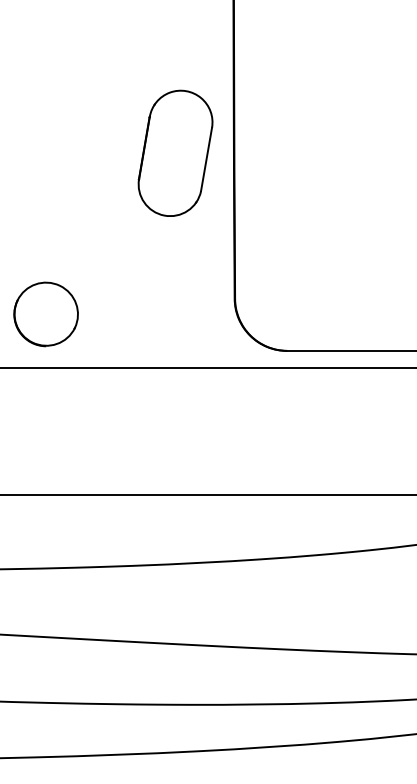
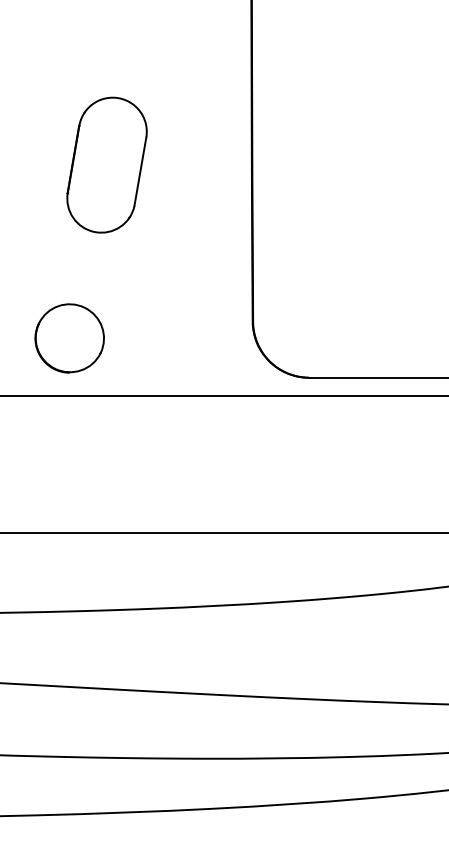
part: (175, 152) -> (106, 164), moved
part: (45, 314) -> (69, 338), moved

